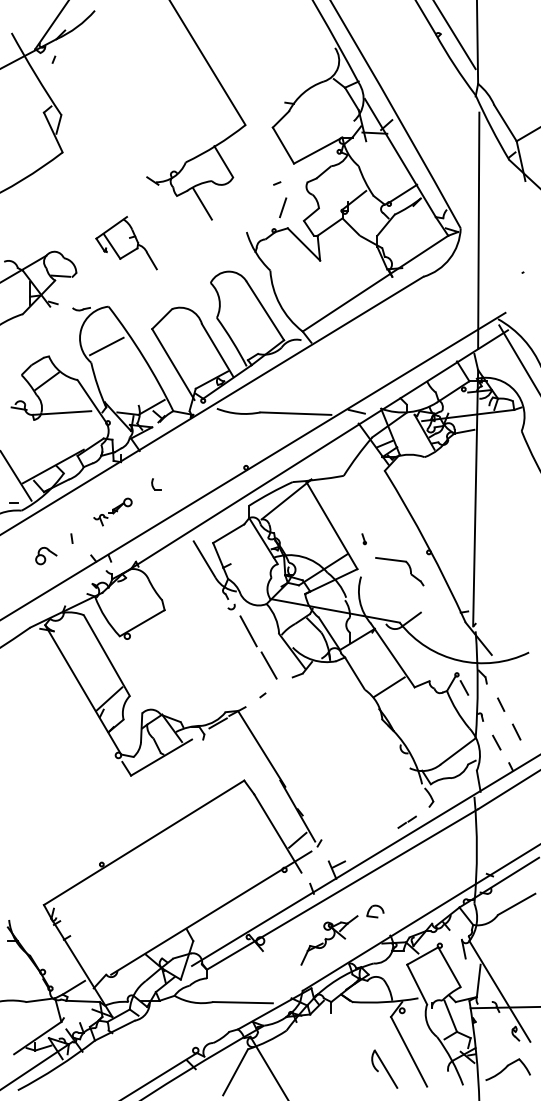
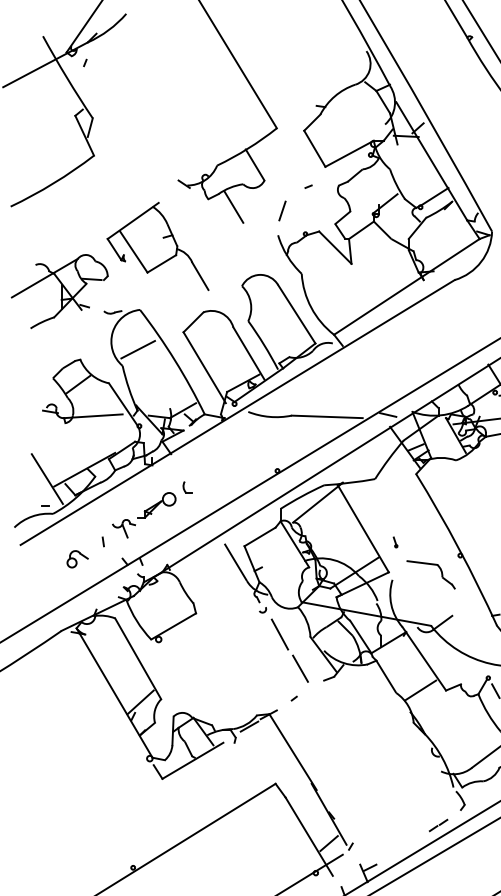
line: (283, 207) -> (282, 210), moved
part: (126, 242) -> (157, 245), size x1.67
part: (112, 511) -> (143, 514), size x1.67

